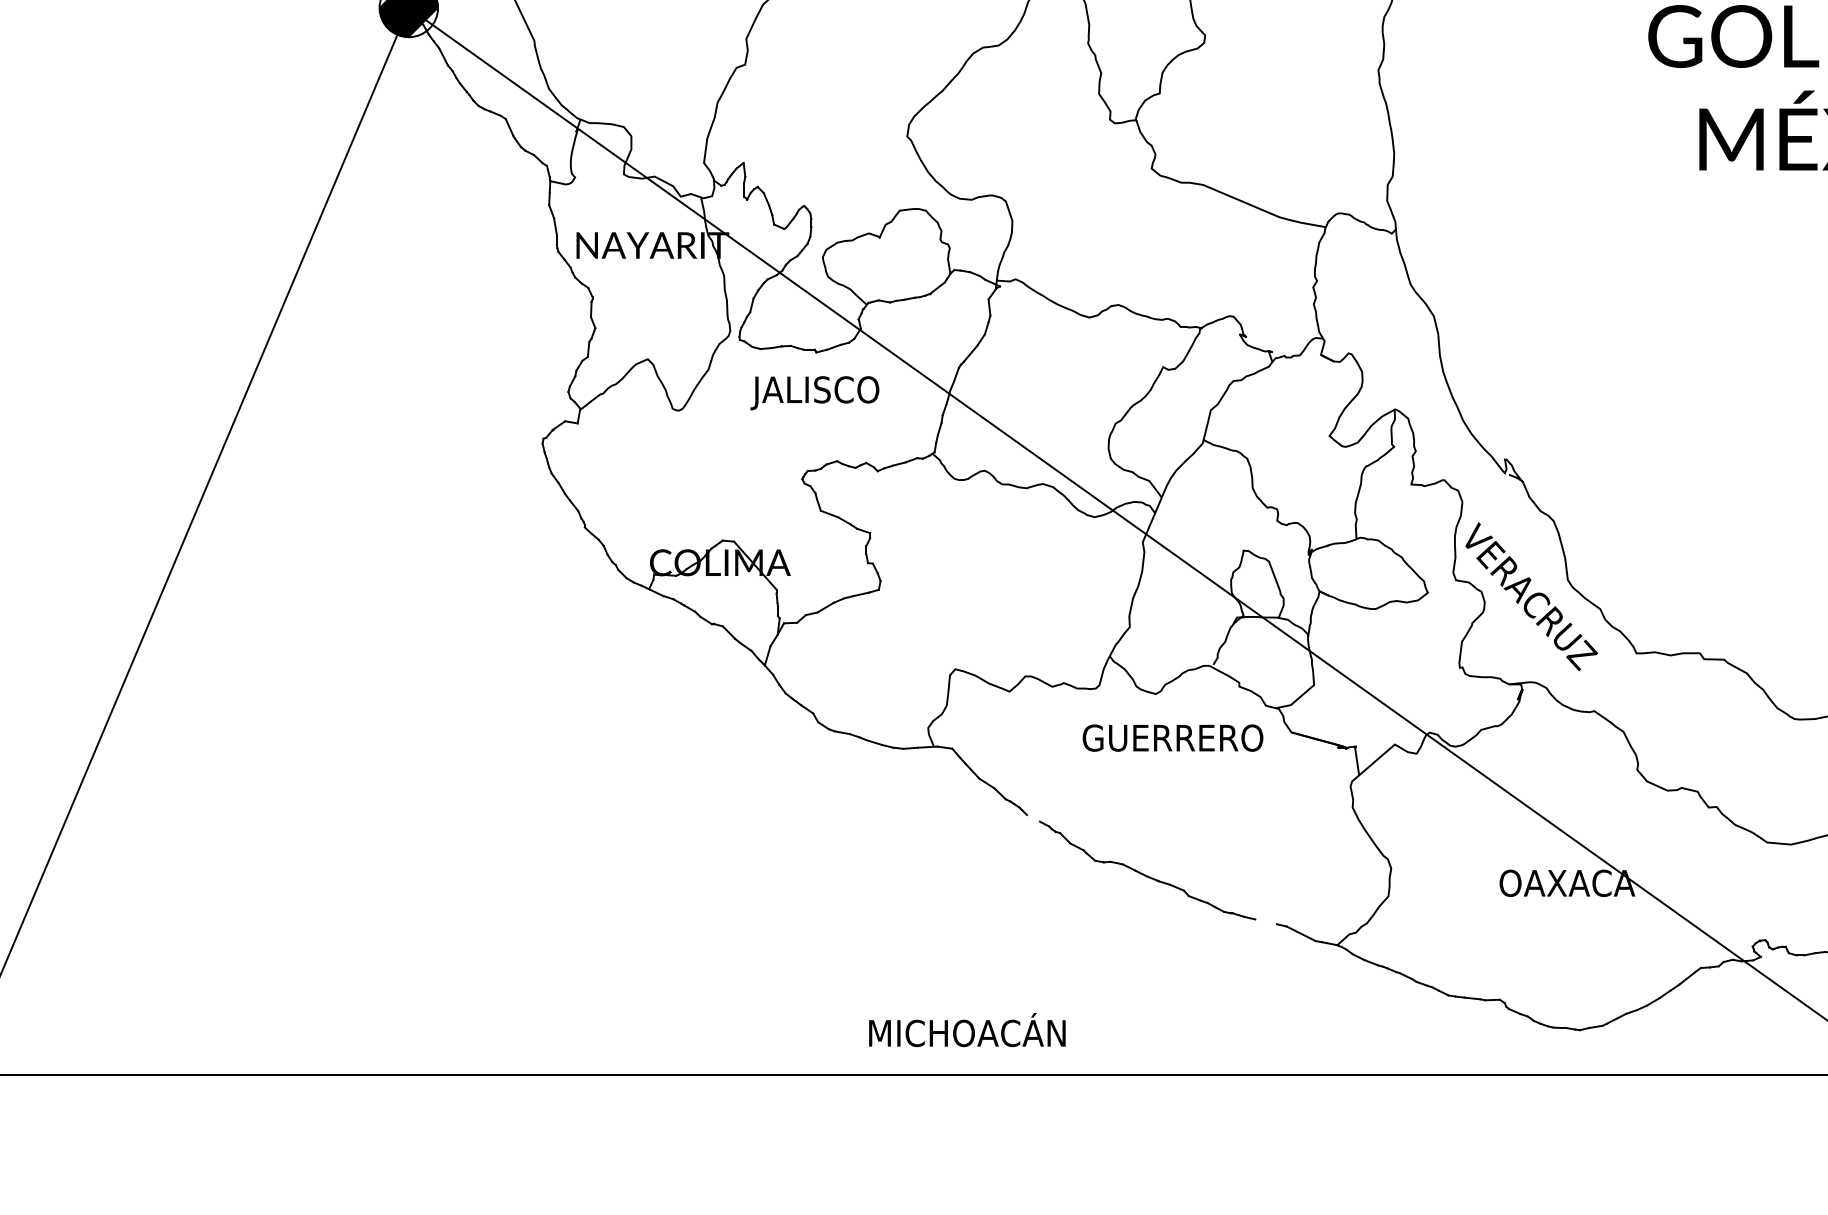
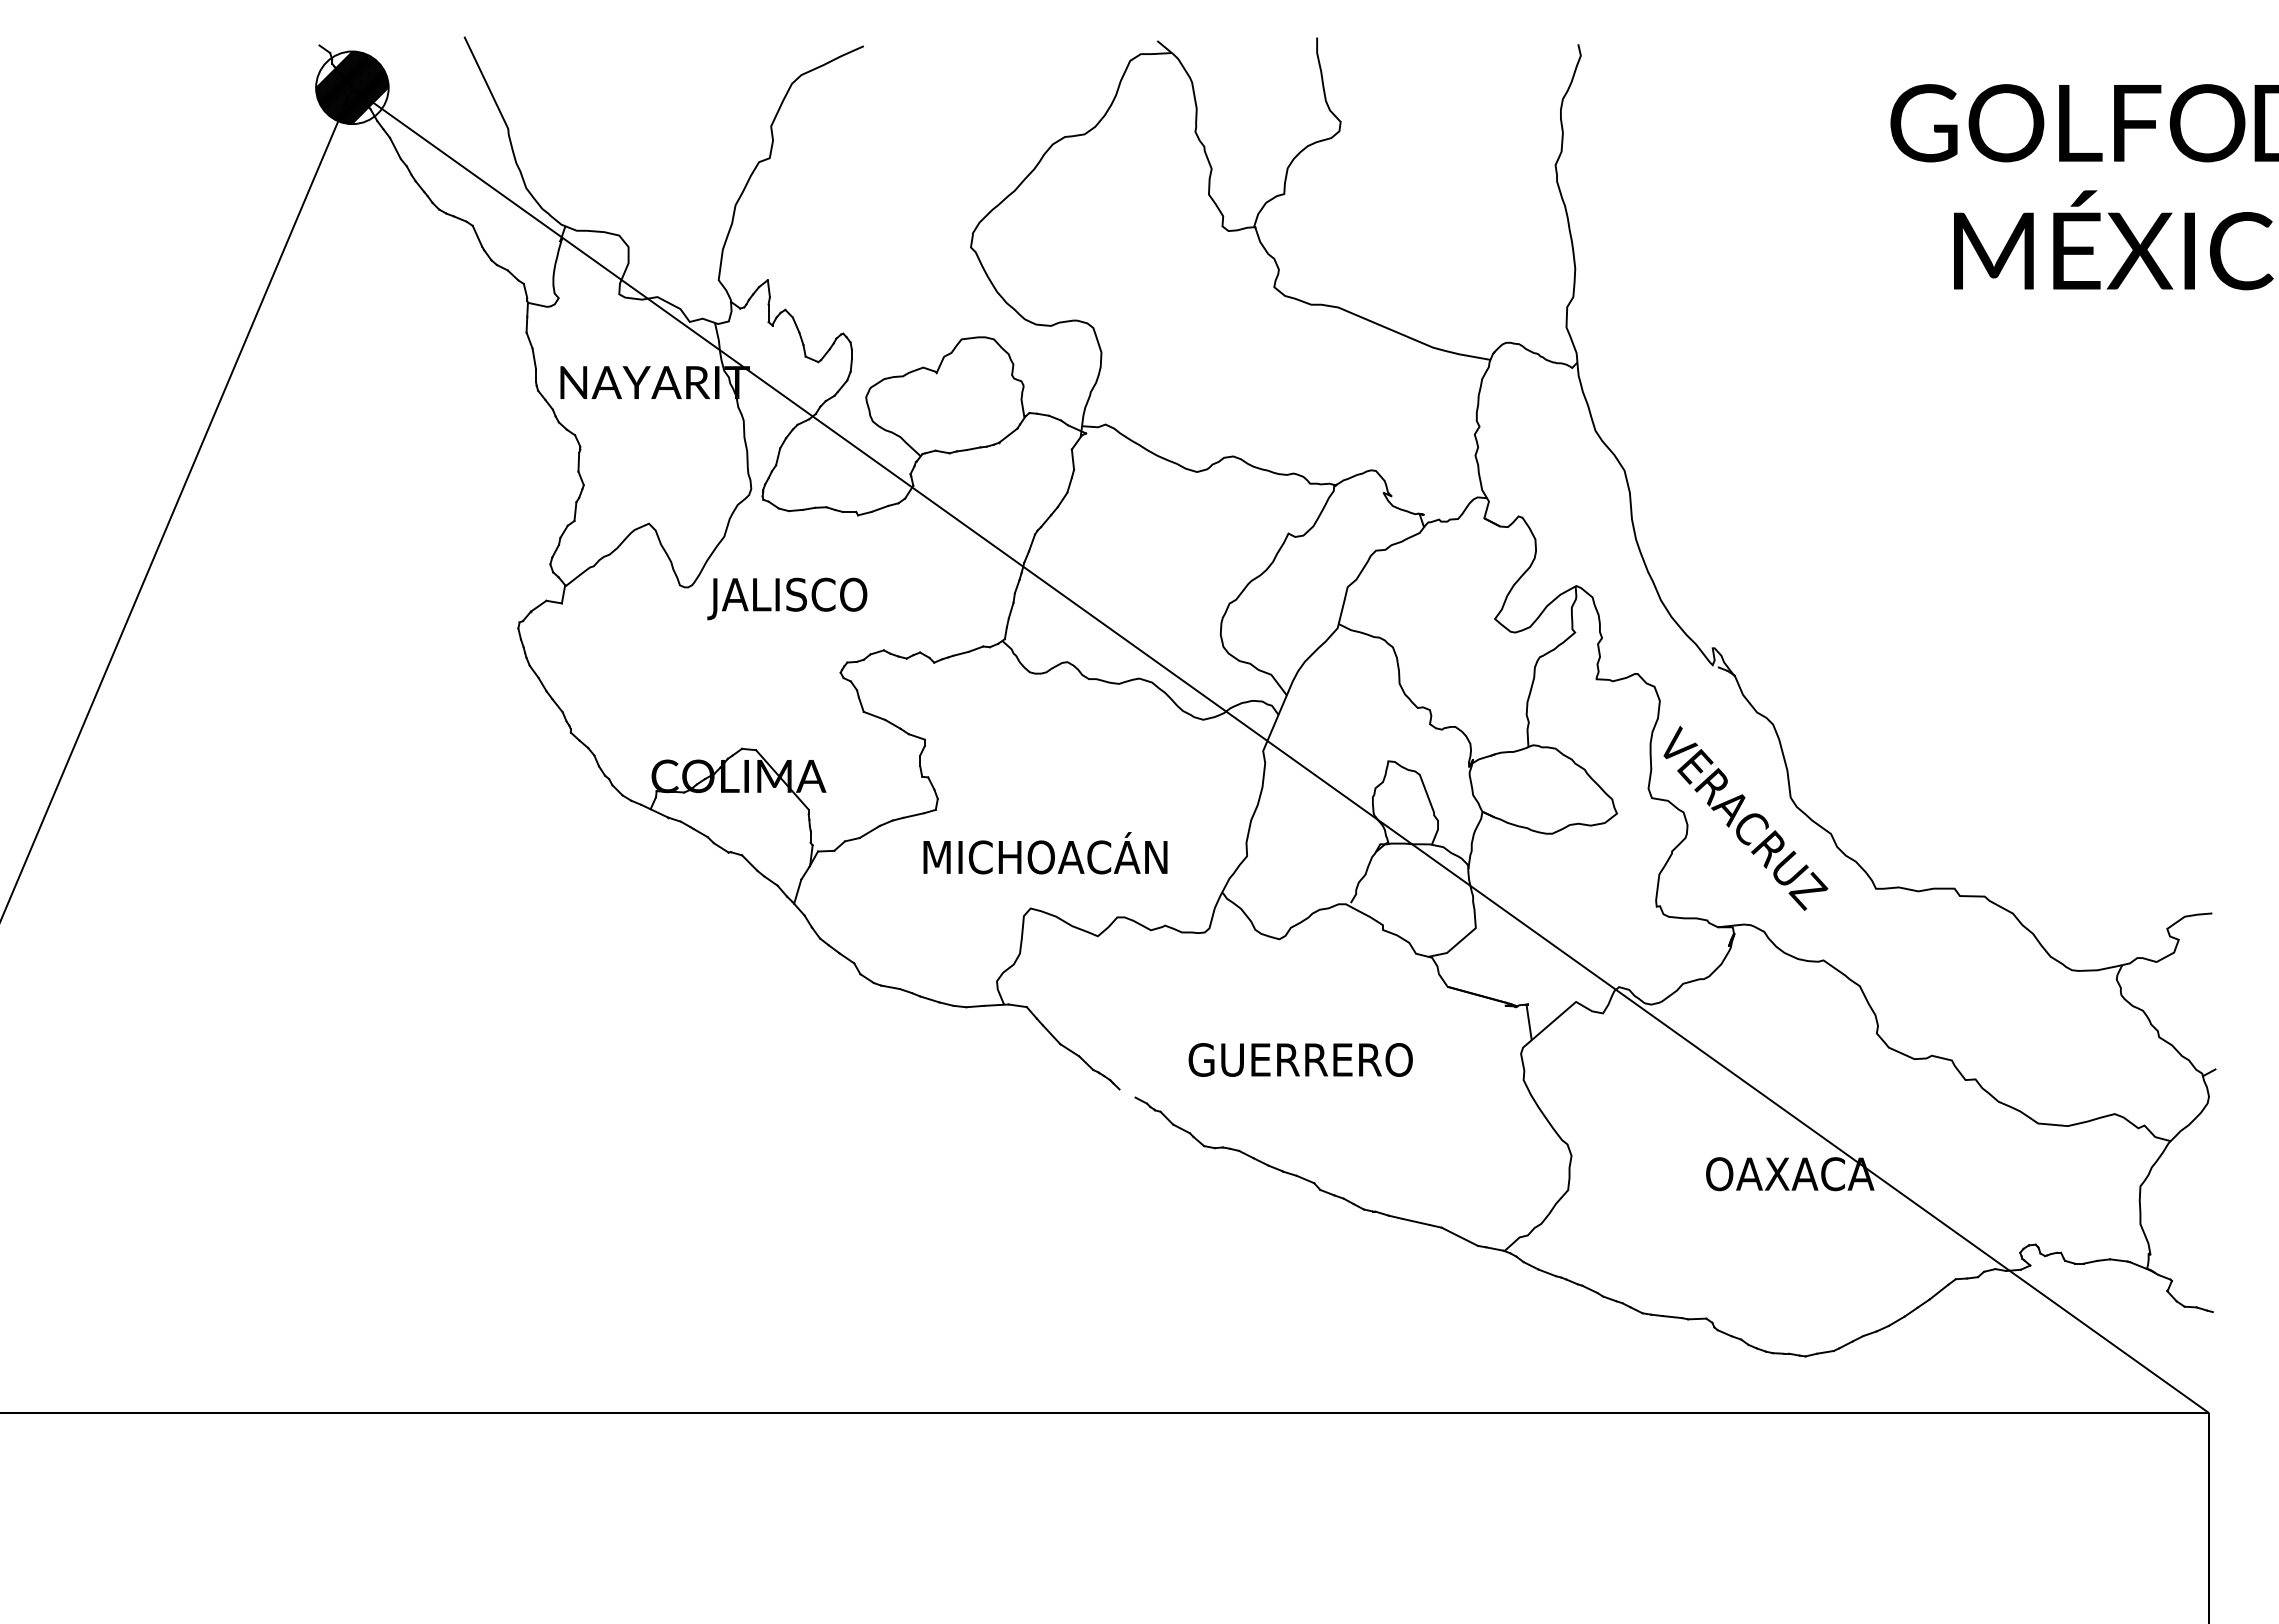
text: (815, 392) -> (787, 598), moved
text: (1172, 737) -> (1300, 1059), moved
line: (1265, 921) -> (1415, 1221), added
text: (967, 1030) -> (1045, 853), moved

